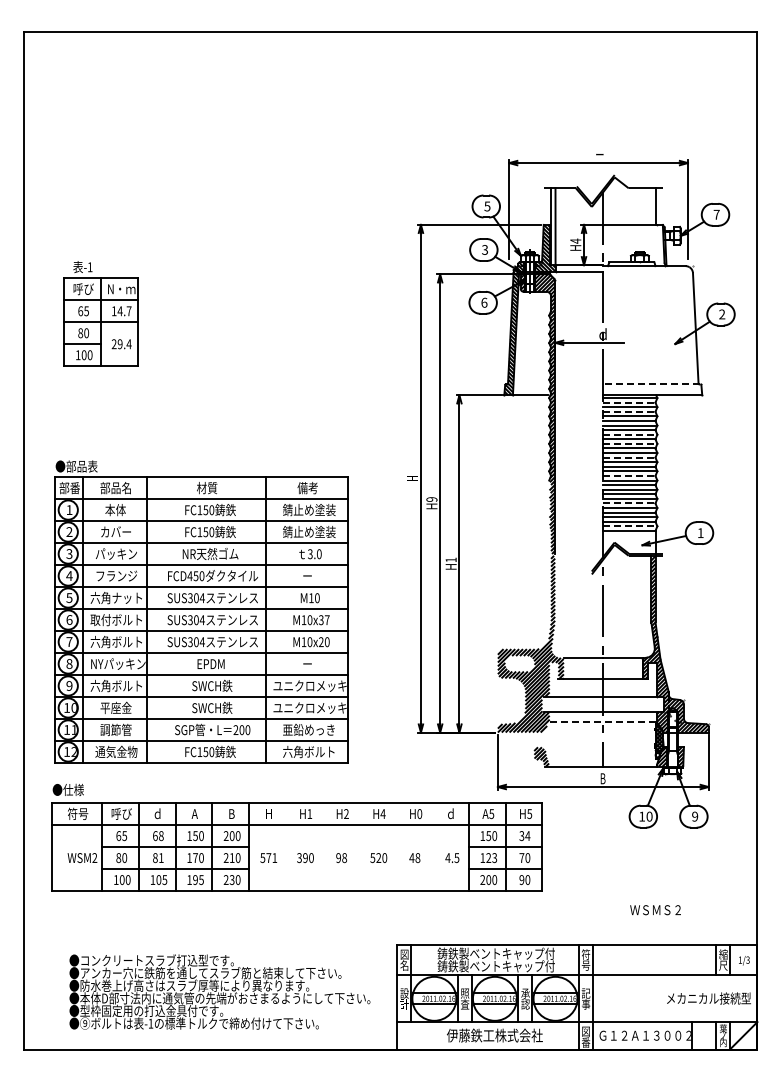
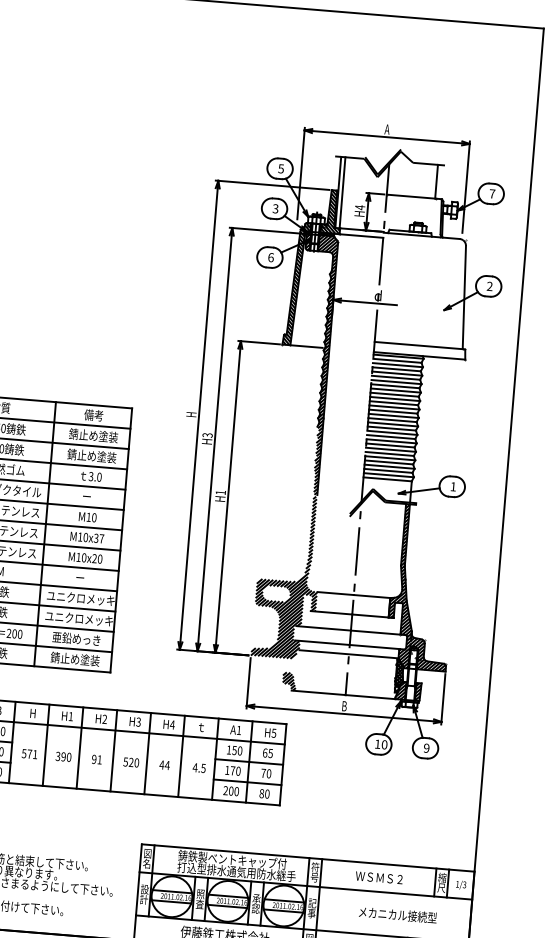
text: (599, 154) -> (388, 129), ー -> A
line: (651, 384) -> (419, 345), dashed -> solid
line: (629, 402) -> (397, 360), dashed -> solid
line: (629, 411) -> (396, 369), dashed -> solid
line: (630, 434) -> (396, 390), dashed -> solid
line: (630, 443) -> (395, 398), dashed -> solid
line: (629, 457) -> (393, 411), dashed -> solid
line: (629, 475) -> (391, 428), dashed -> solid
text: (431, 499) -> (207, 435), H9 -> H3
line: (629, 503) -> (389, 454), dashed -> solid
line: (630, 526) -> (389, 475), dashed -> solid
line: (603, 722) -> (349, 654), dashed -> solid
text: (309, 751) -> (75, 658), 六角ボルト -> 錆止め塗装
text: (450, 813) -> (200, 726), ｄ -> ｔ
text: (382, 814) -> (138, 722), H4 -> H3
text: (419, 814) -> (172, 725), H0 -> H4
text: (491, 814) -> (238, 730), A5 -> A1
text: (524, 836) -> (267, 753), 34 -> 65
line: (285, 847) -> (45, 745), added
line: (322, 847) -> (80, 748), added
line: (358, 847) -> (113, 751), added
line: (395, 847) -> (147, 754), added
line: (432, 847) -> (181, 756), added
text: (417, 857) -> (167, 764), 48 -> 44
text: (491, 857) -> (235, 770), 123 -> 170
text: (344, 858) -> (99, 760), 98 -> 91
text: (521, 879) -> (261, 793), 90 -> 80
text: (655, 910) -> (379, 878), moved
text: (501, 966) -> (236, 872), 鋳鉄製ベントキャップ付 -> 打込型排水通気用防水継手
text: (708, 998) -> (397, 915), moved

